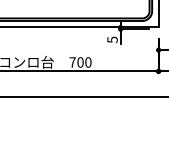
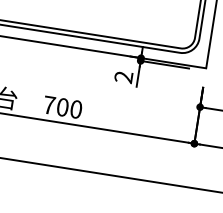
text: (112, 39) -> (123, 76), 5 -> 2

